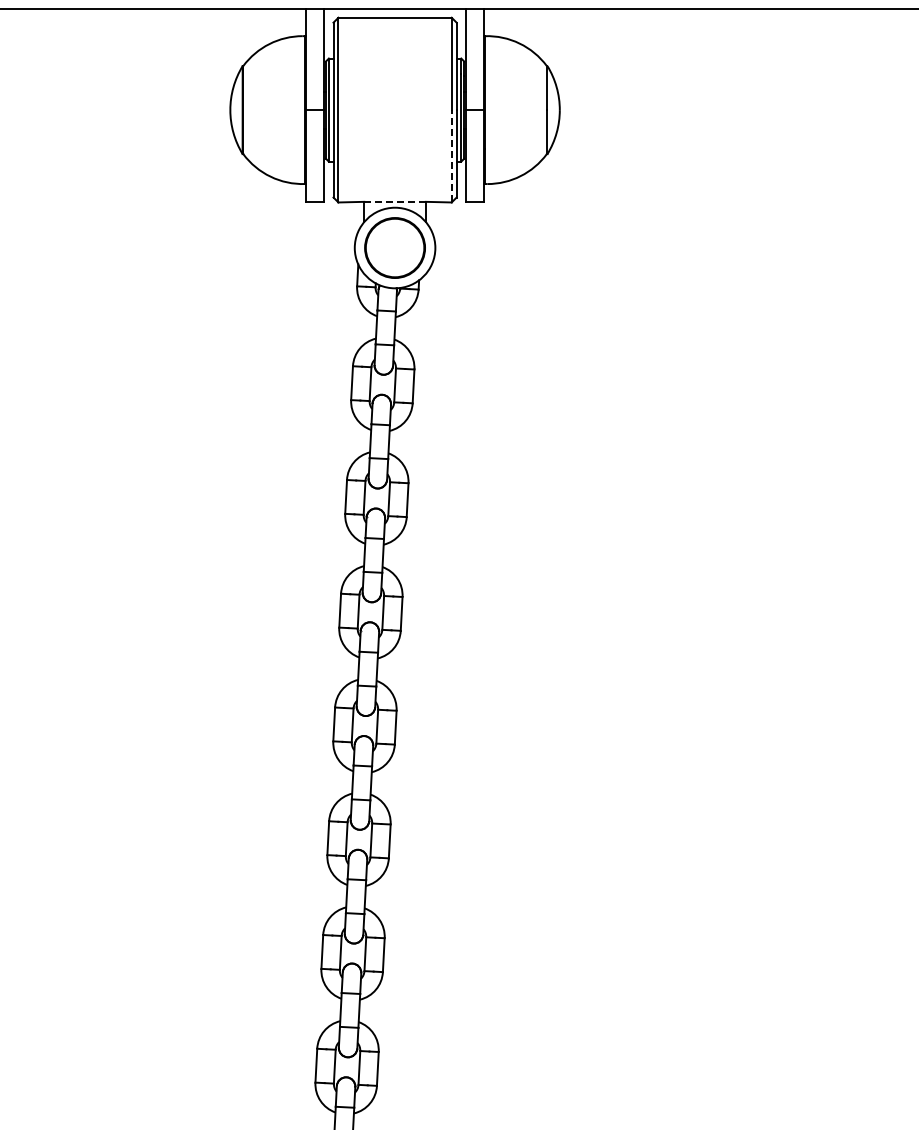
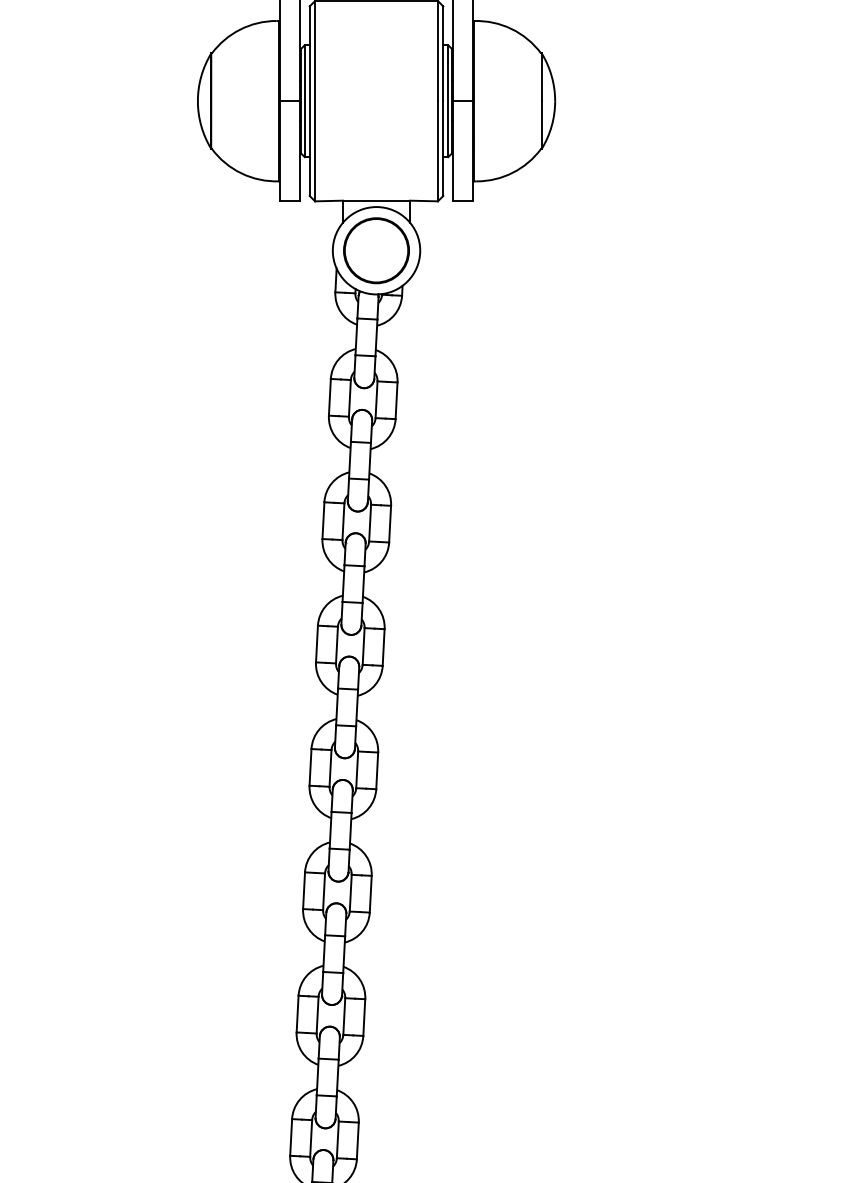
line: (451, 155) -> (437, 150), dashed -> solid
line: (395, 201) -> (376, 200), dashed -> solid

